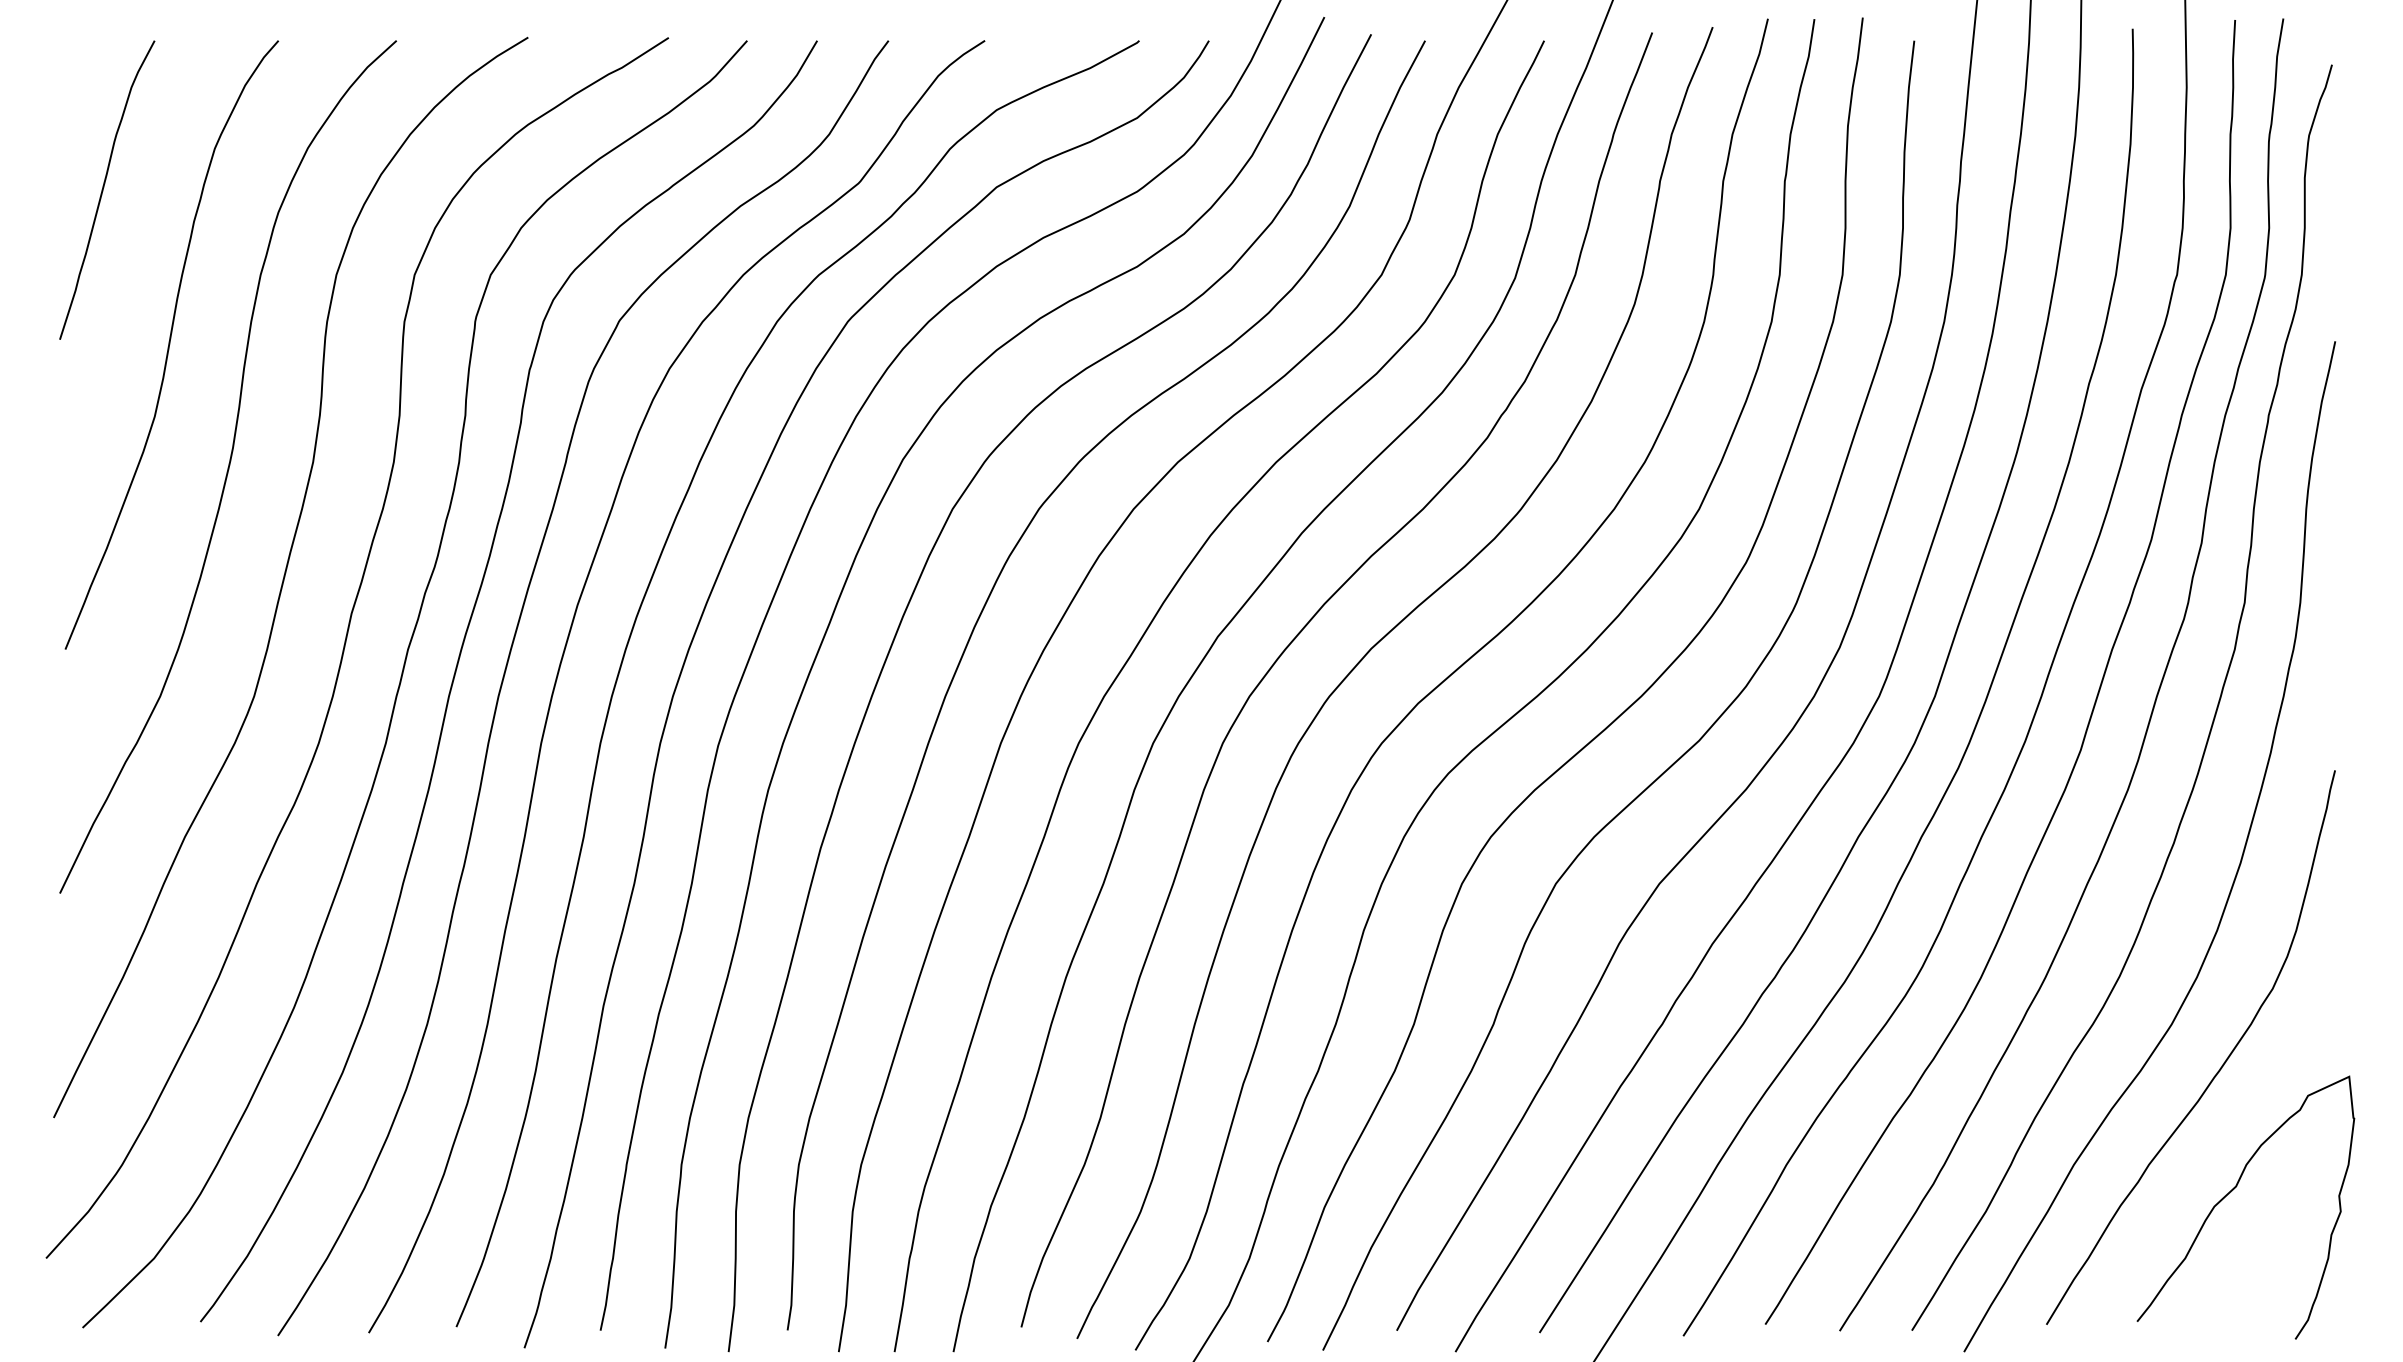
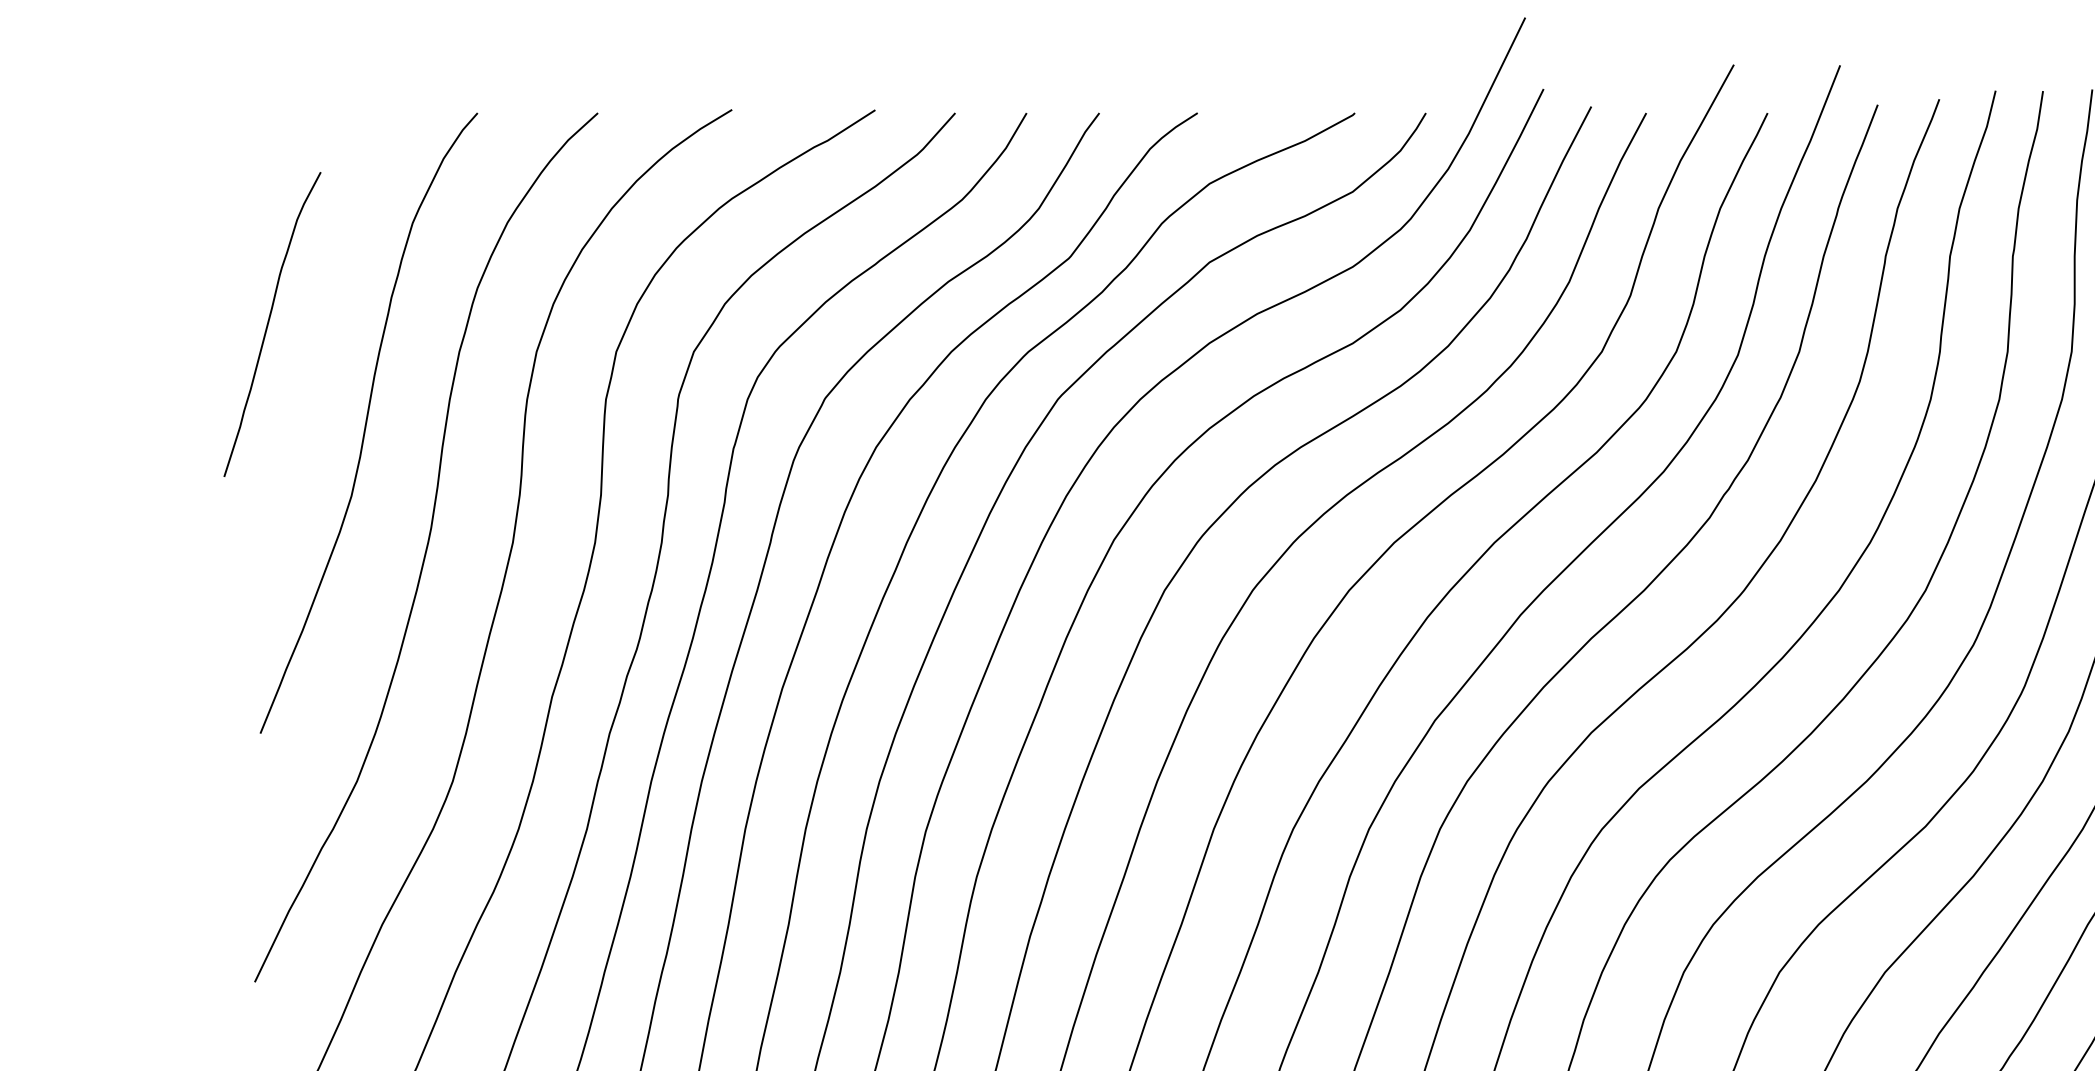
curve: (104, 187) -> (269, 321), moved

